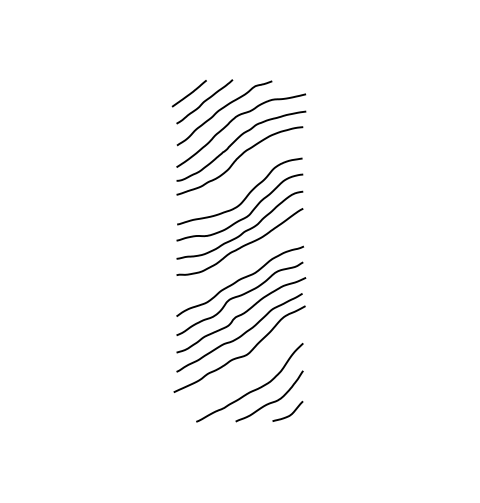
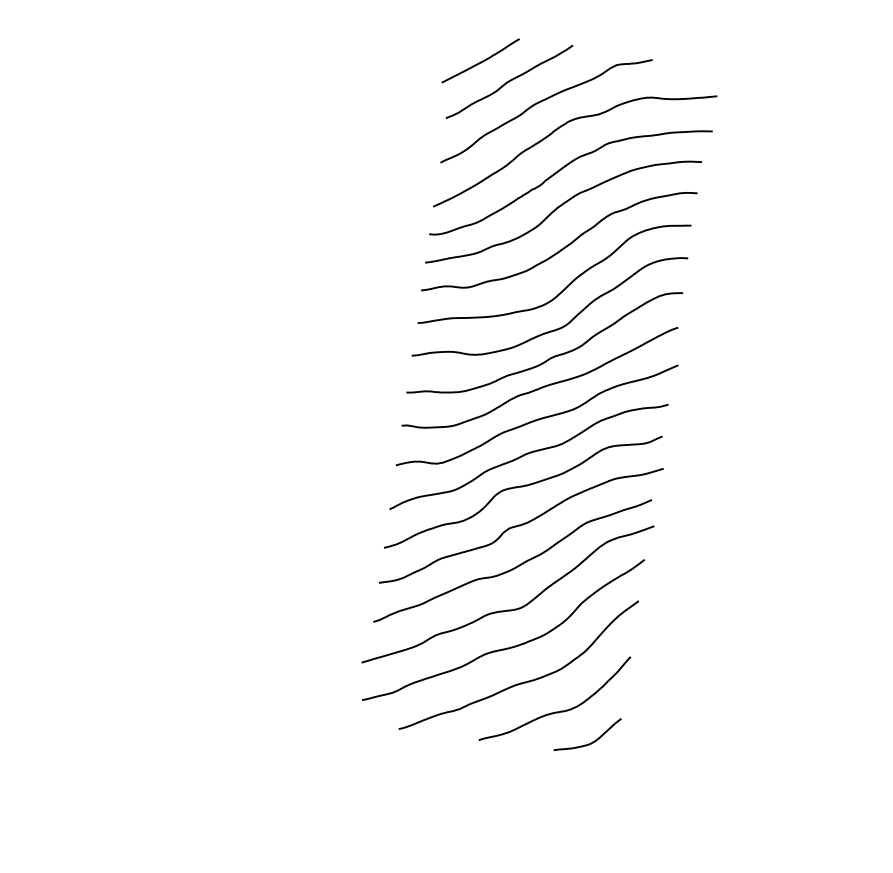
curve: (240, 178) -> (559, 248), added
curve: (242, 261) -> (539, 417), added
curve: (242, 374) -> (506, 646), added

